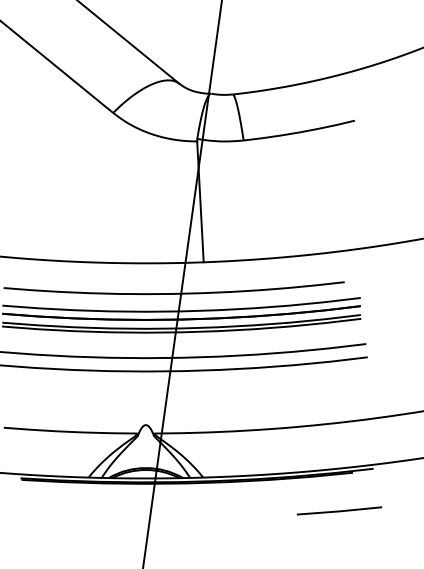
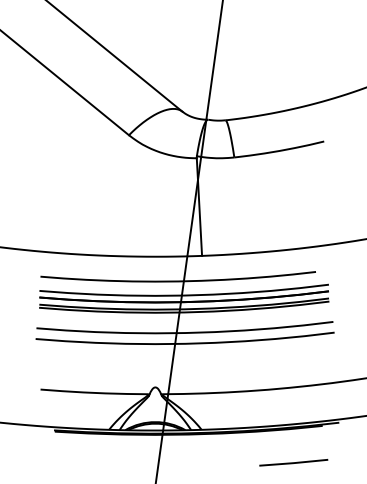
line: (339, 510) -> (293, 462), moved

